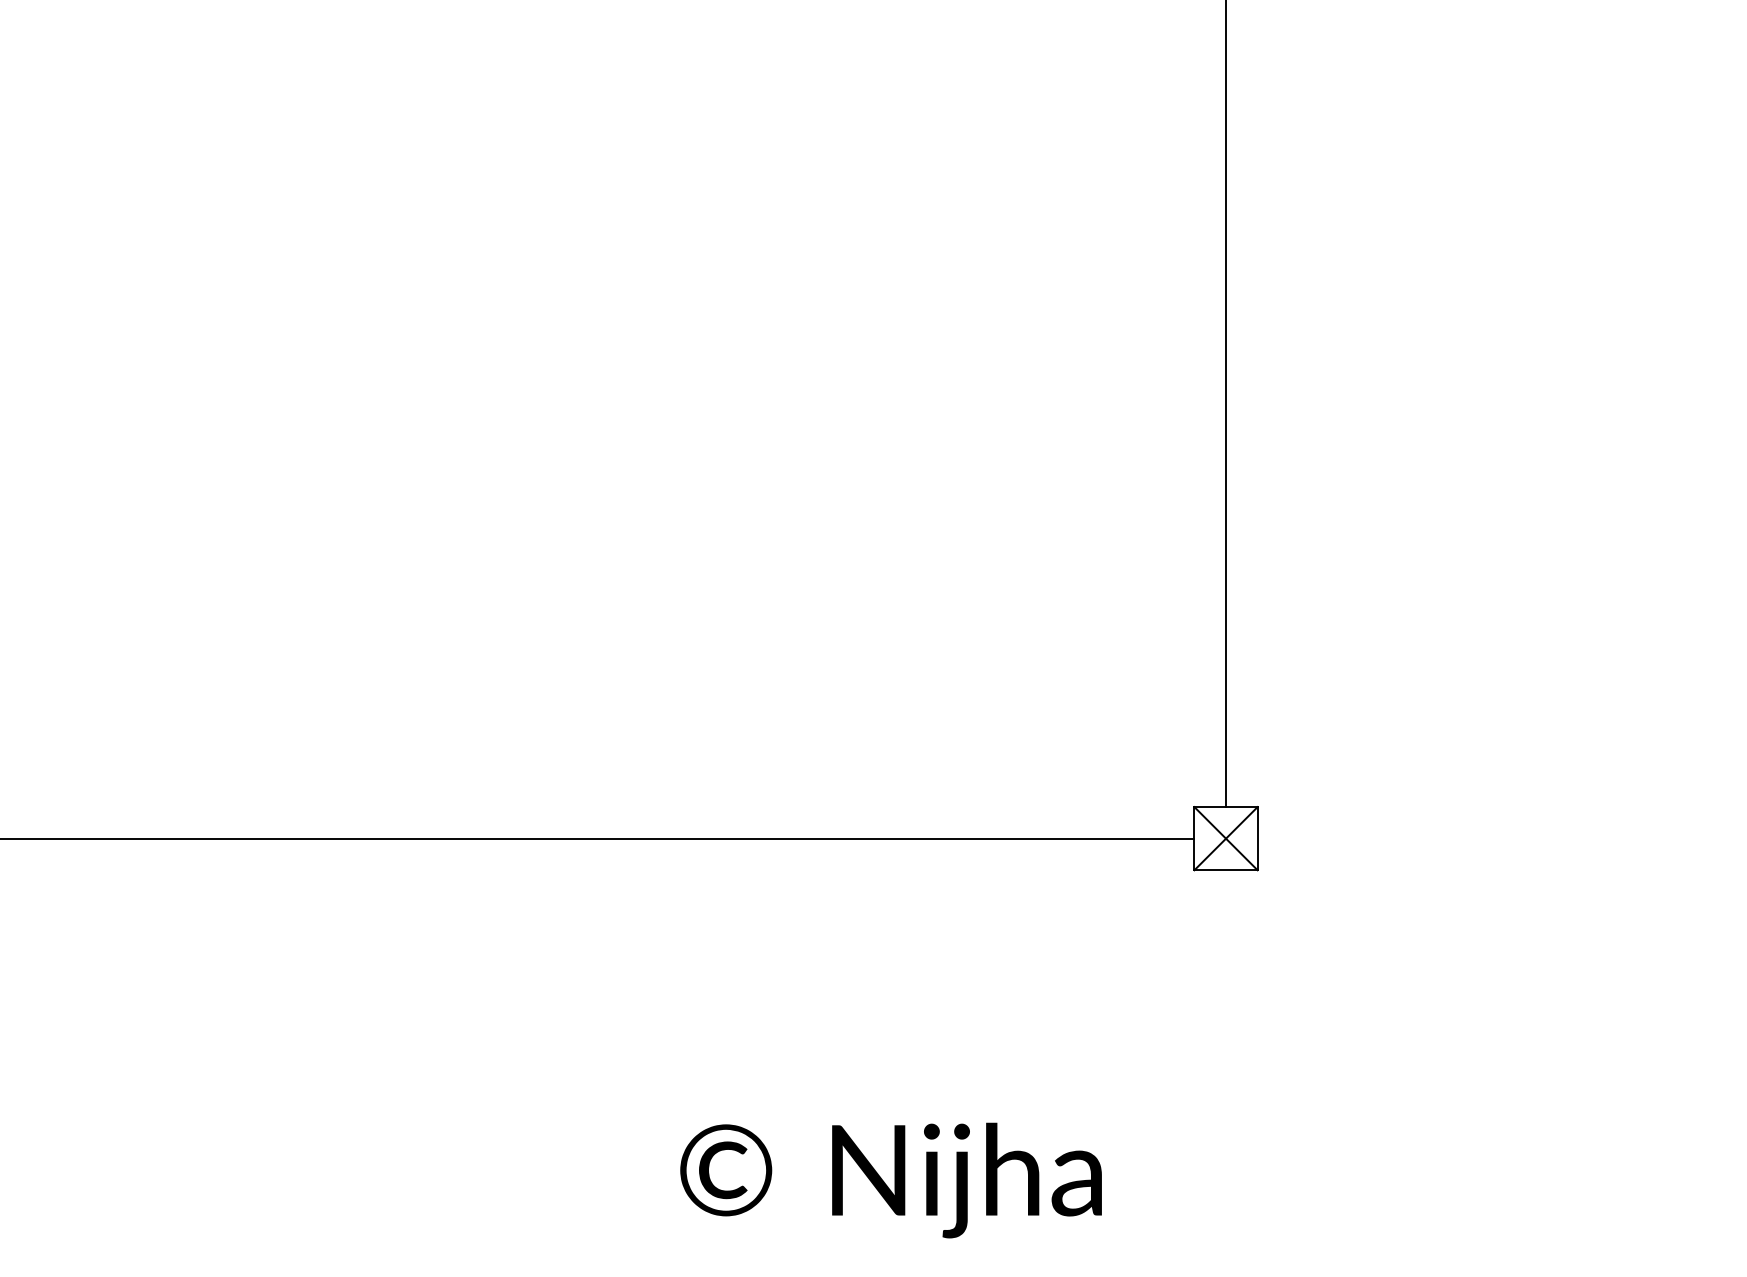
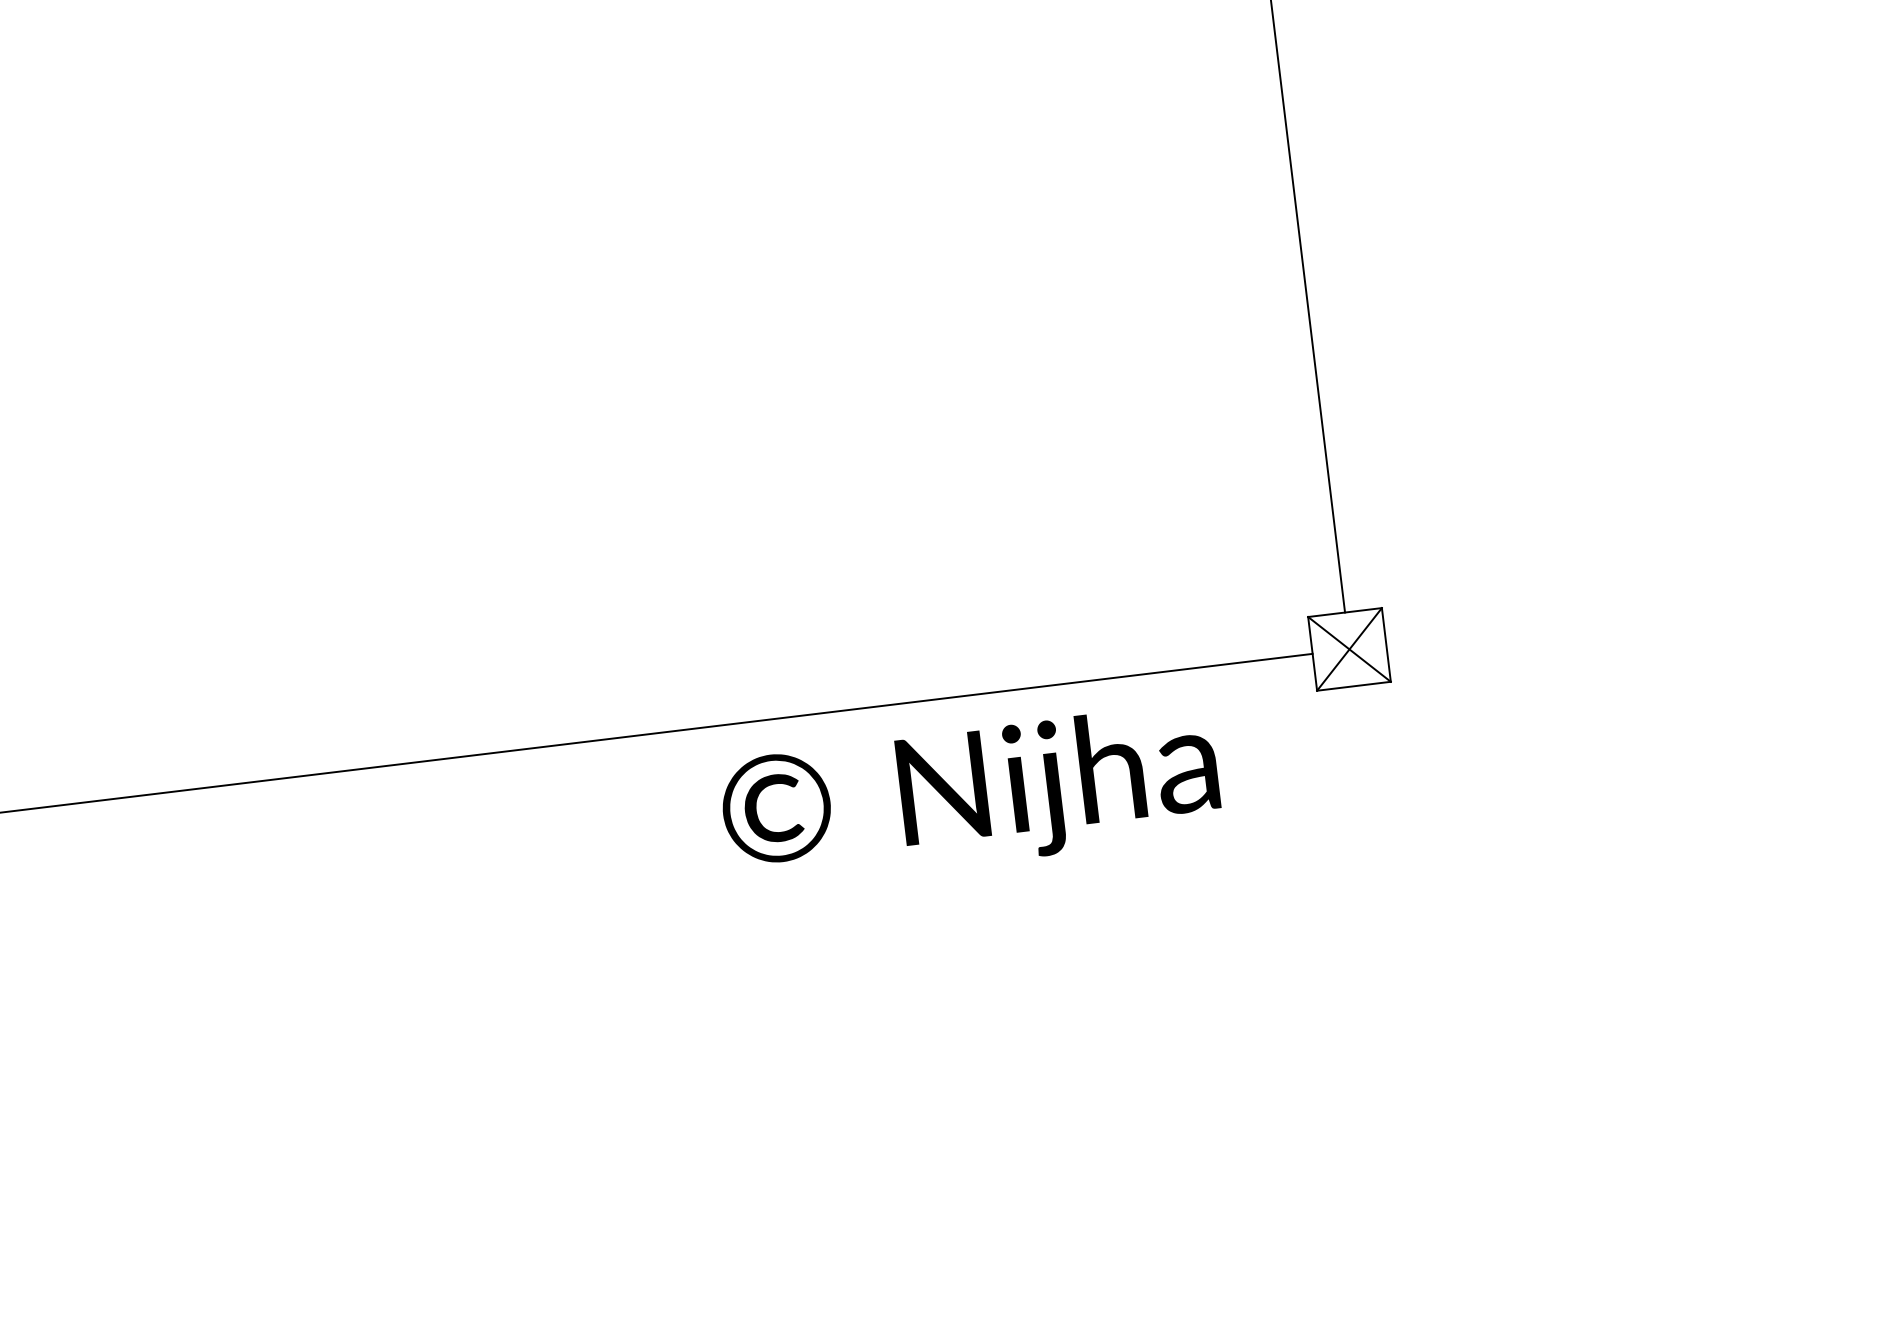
text: (890, 1180) -> (970, 796), moved

